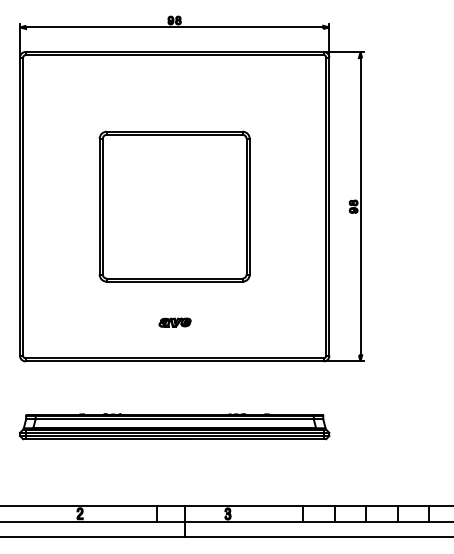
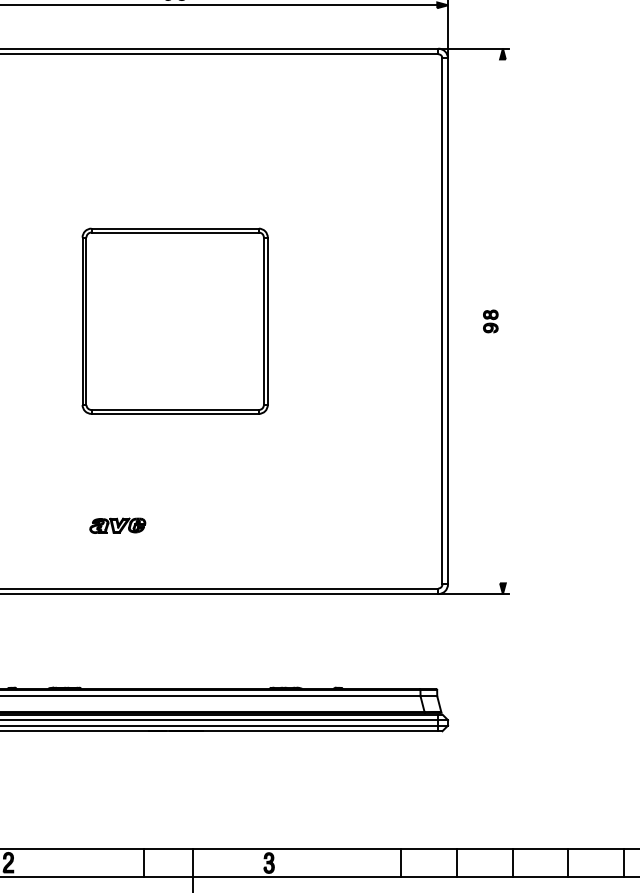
part: (174, 206) -> (174, 321), size x0.7
line: (360, 206) -> (502, 321), removed
part: (174, 322) -> (116, 525), moved

